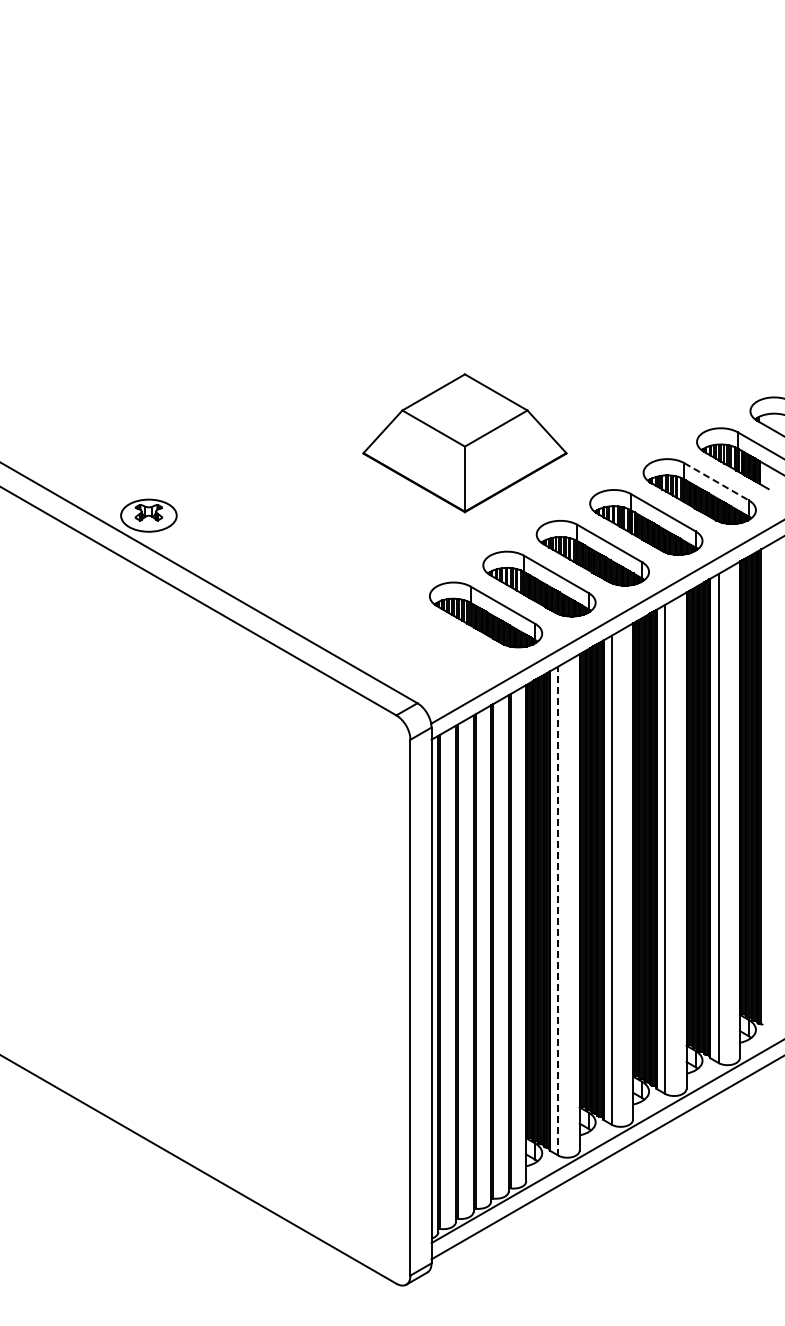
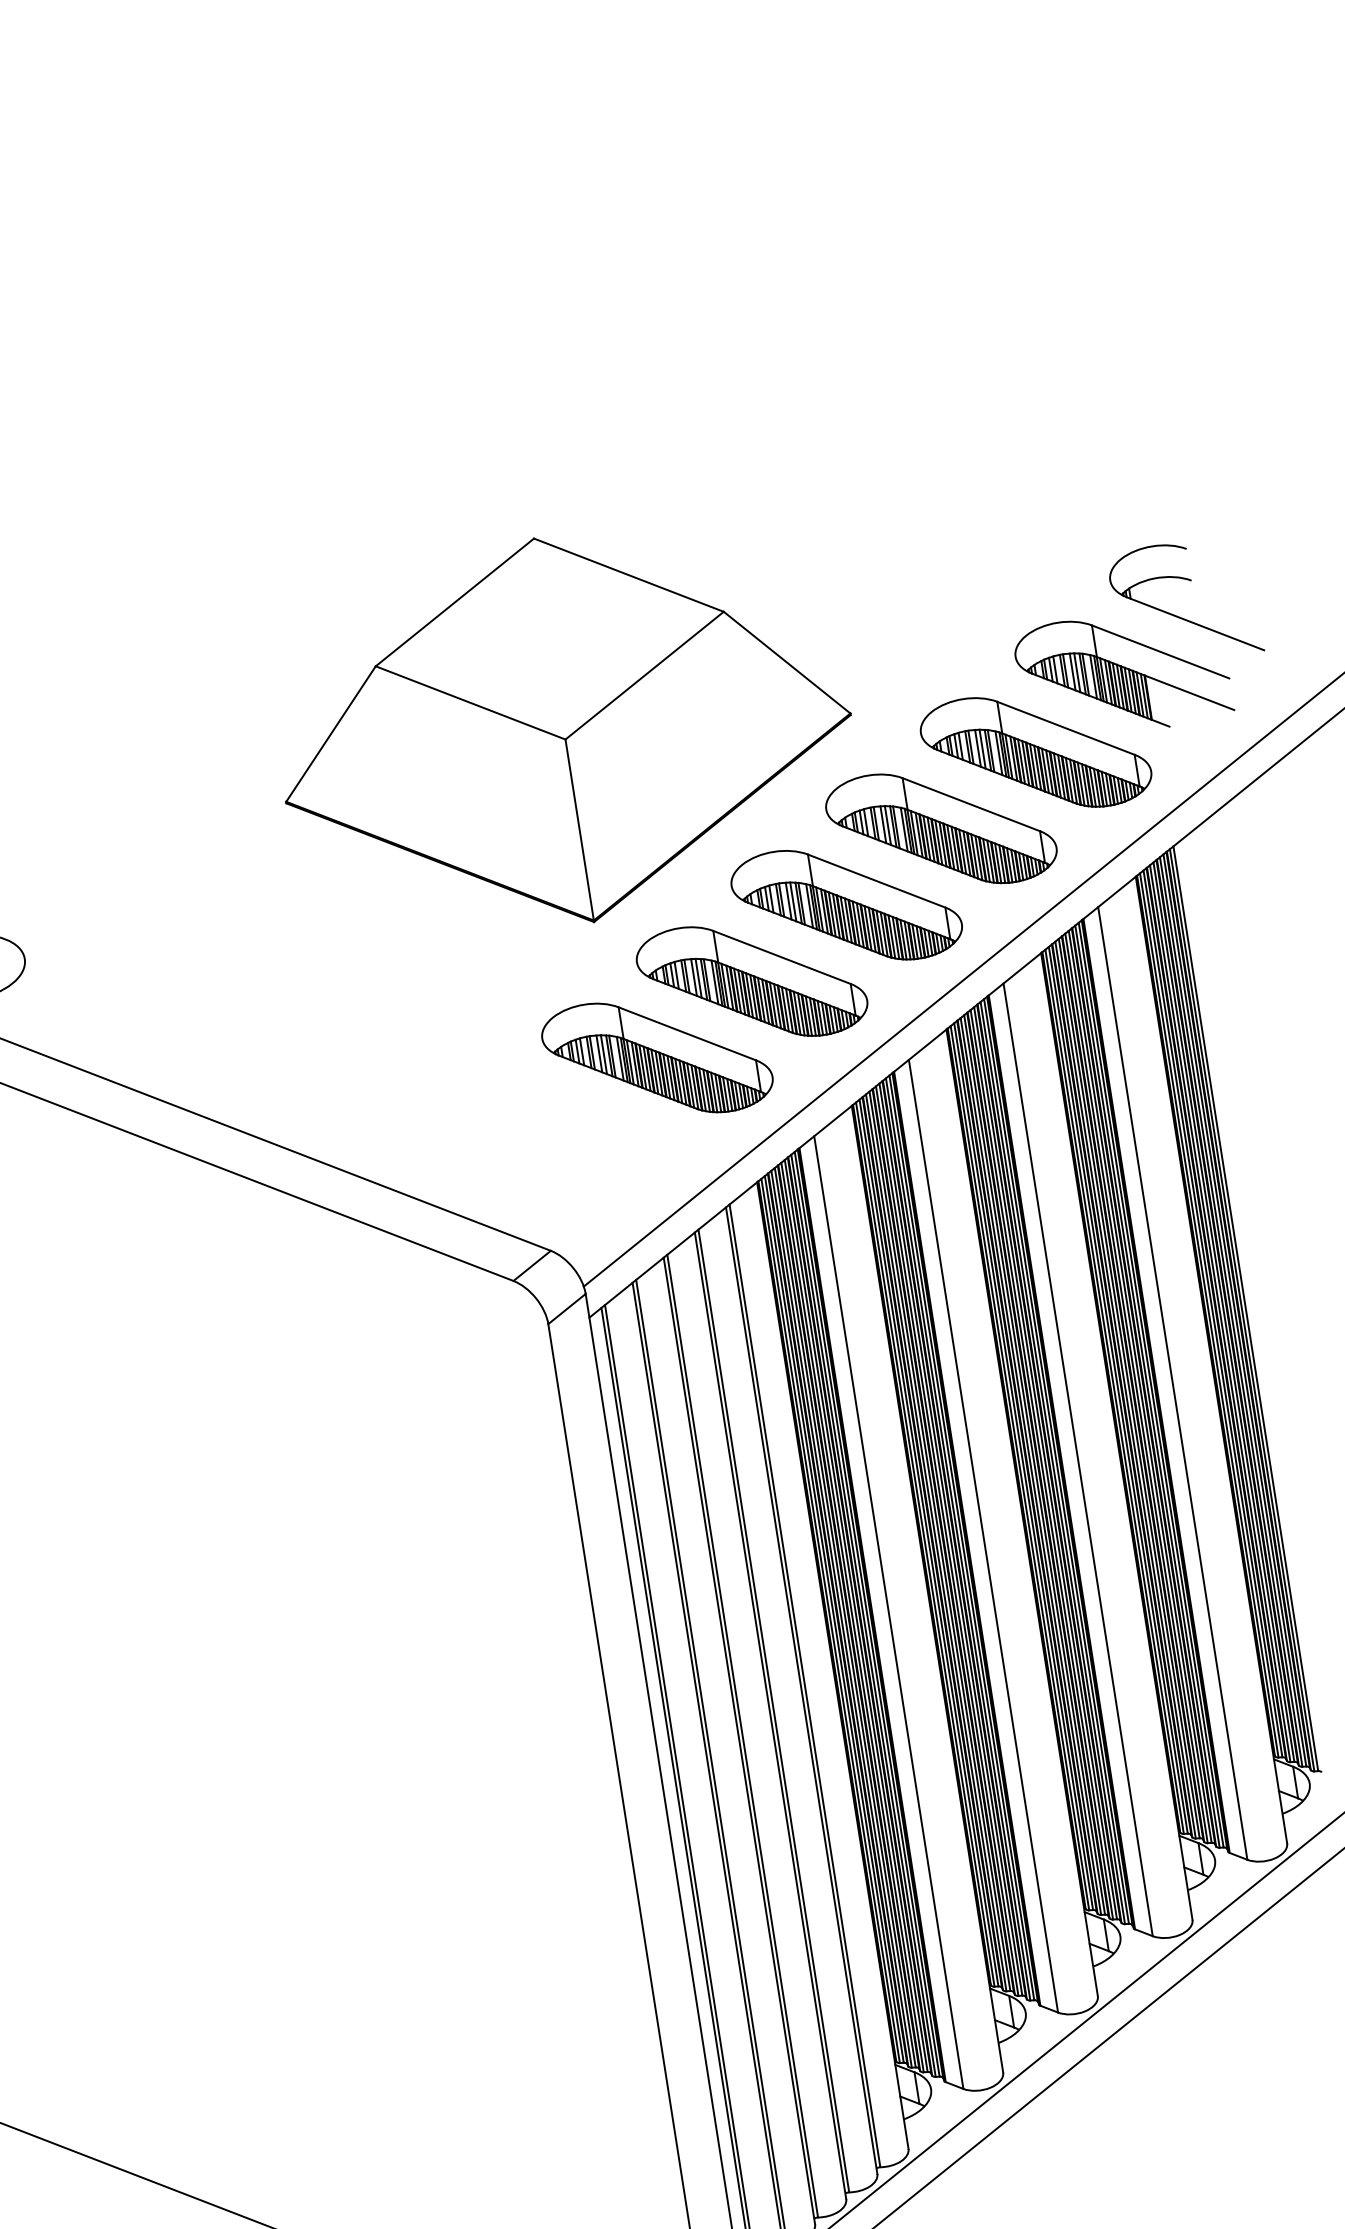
part: (464, 442) -> (562, 728), size x1.43
line: (717, 482) -> (1067, 729), dashed -> solid
line: (558, 911) -> (889, 1613), dashed -> solid

